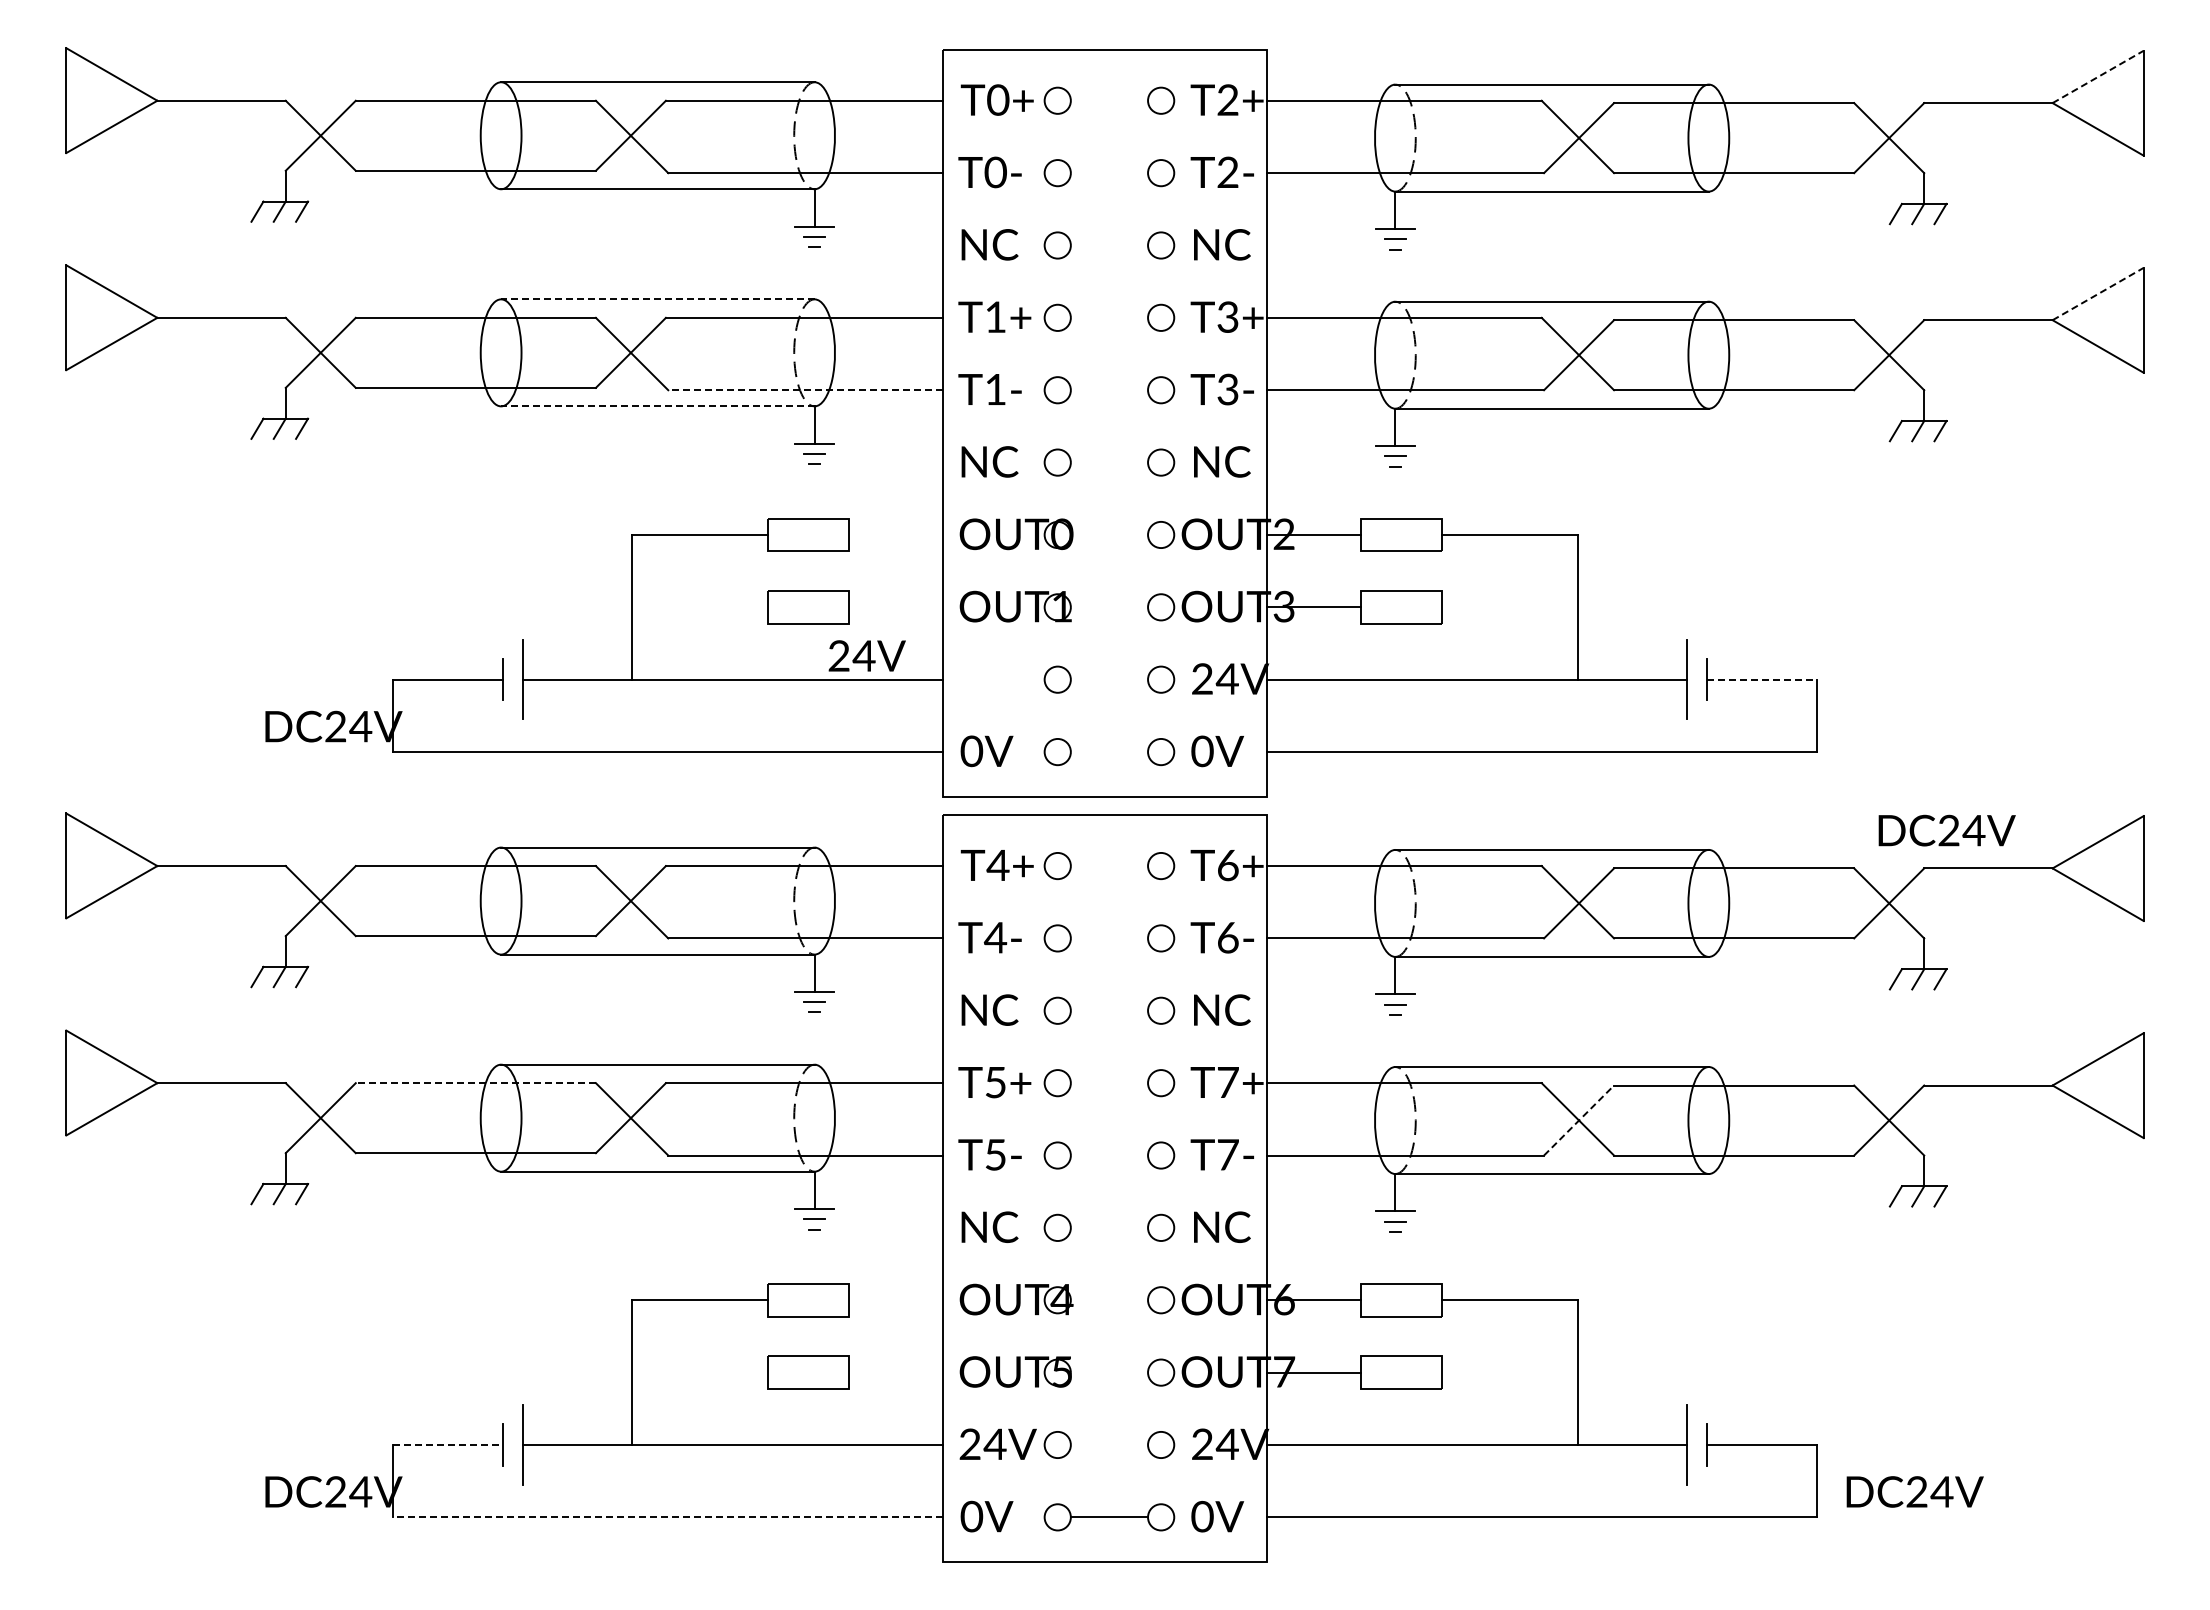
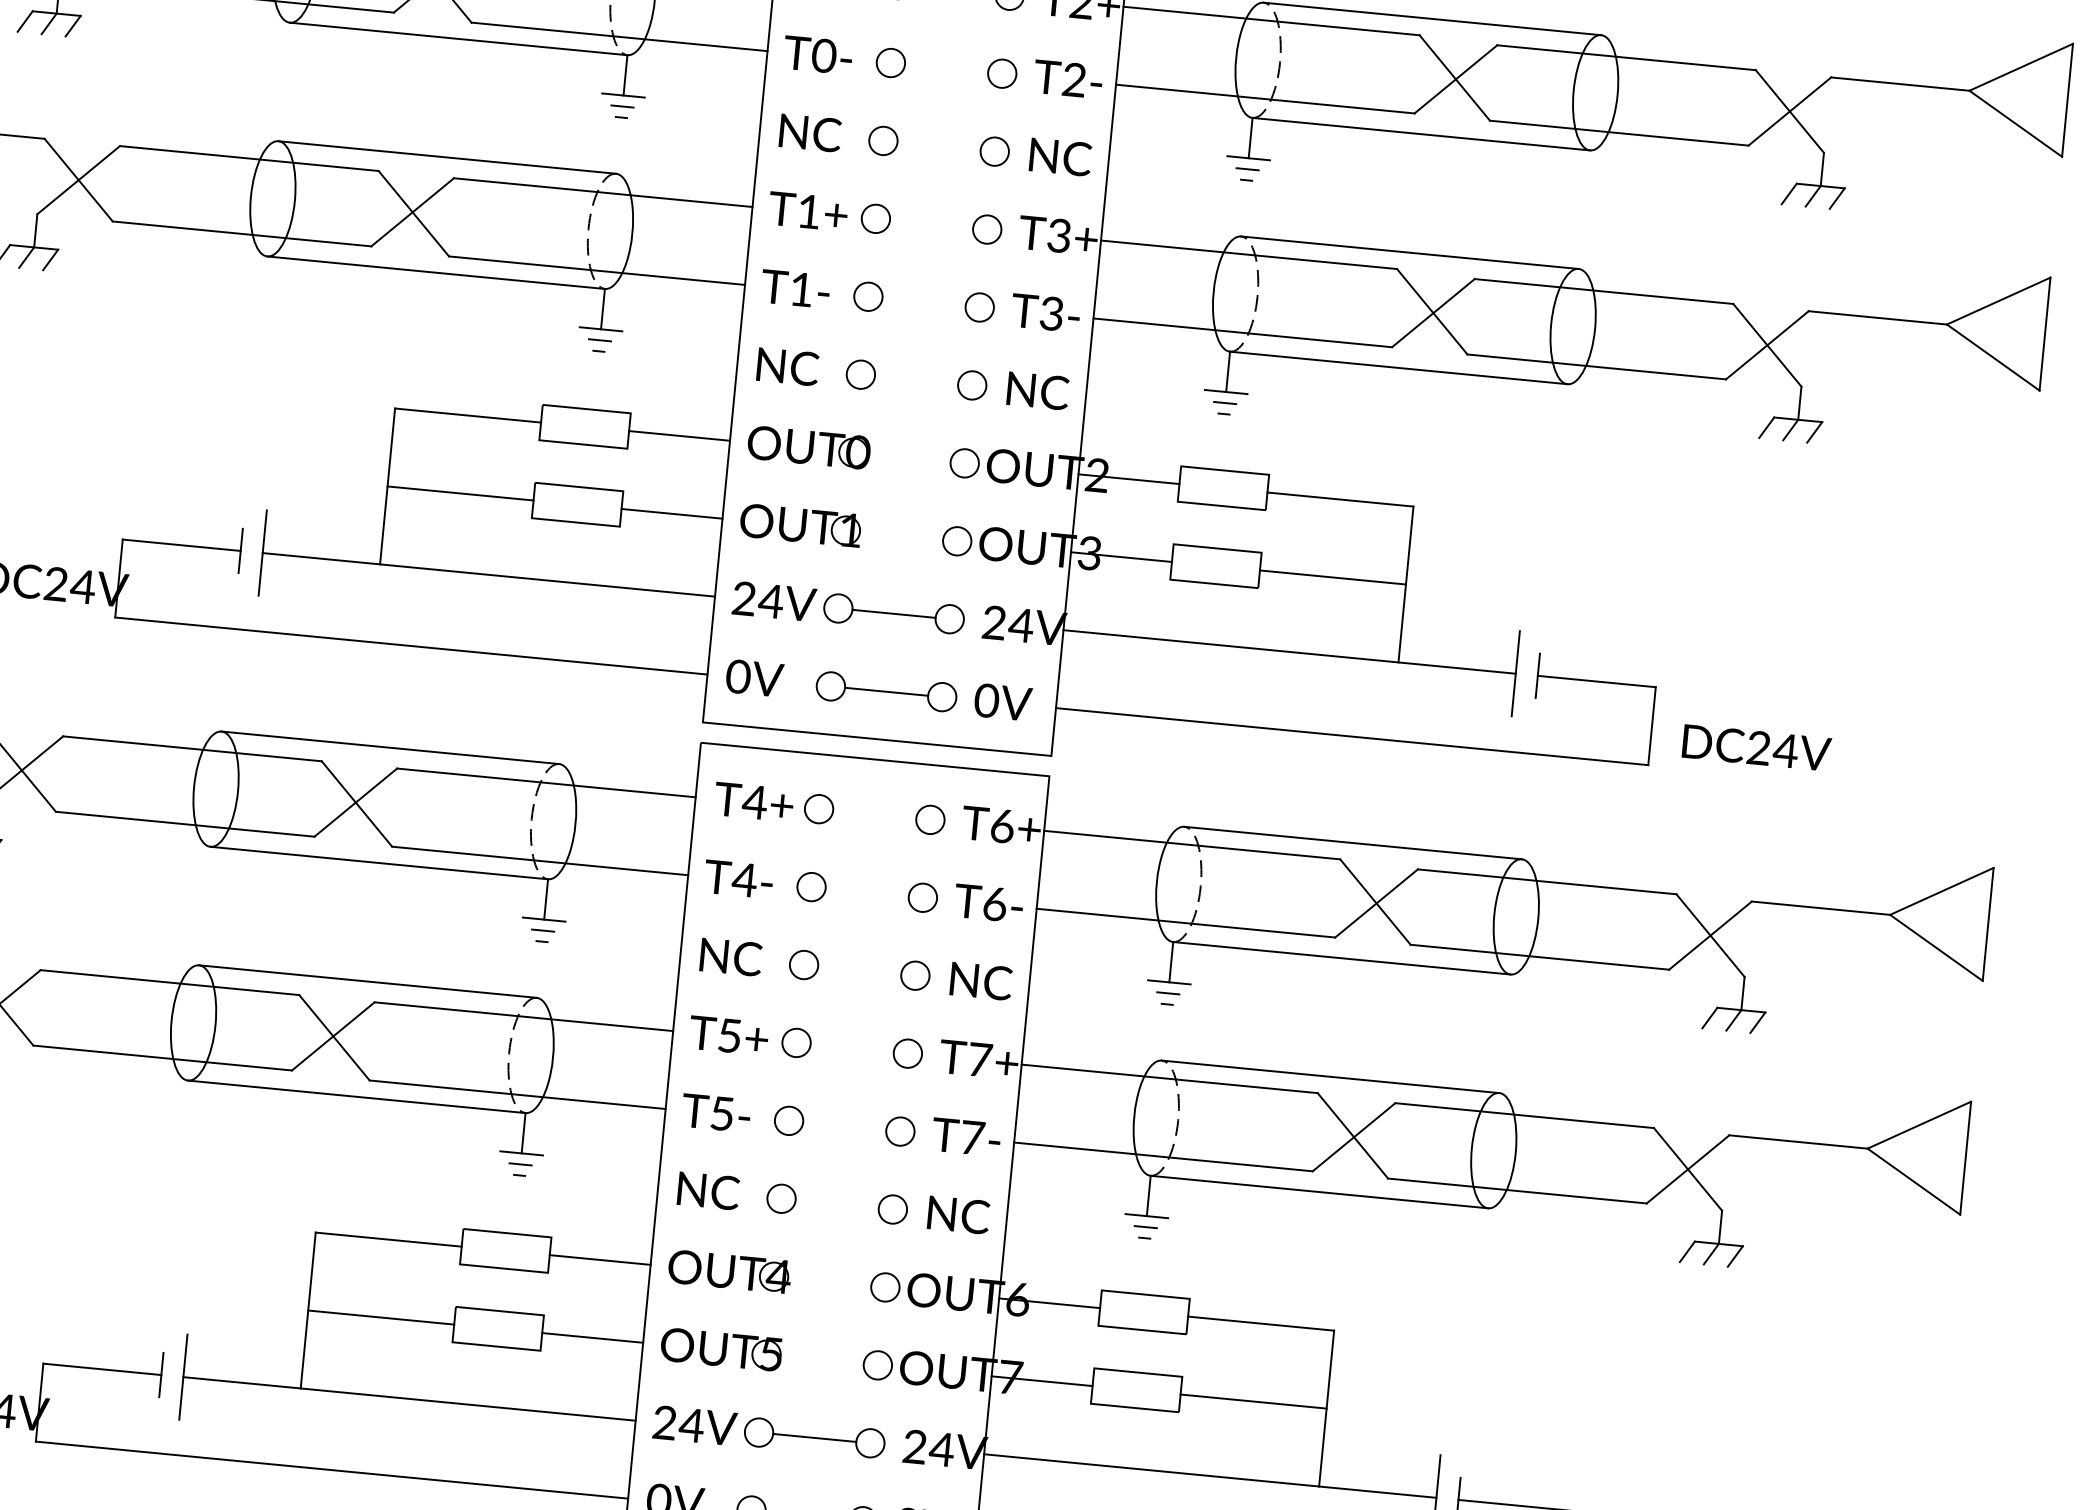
line: (2098, 76) -> (2021, 66), dashed -> solid
line: (2098, 294) -> (1999, 301), dashed -> solid
line: (657, 299) -> (446, 157), dashed -> solid
line: (805, 390) -> (596, 270), dashed -> solid
line: (657, 406) -> (435, 272), dashed -> solid
line: (896, 534) -> (679, 435), added
line: (699, 607) -> (460, 493), added
line: (896, 607) -> (672, 514), added
line: (1509, 607) -> (1332, 577), added
text: (866, 655) -> (773, 600), moved
line: (1109, 679) -> (894, 613), added
line: (1762, 679) -> (1597, 681), dashed -> solid
line: (1109, 752) -> (886, 692), added
text: (1946, 830) -> (1756, 747), moved
line: (475, 1083) -> (169, 982), dashed -> solid
line: (1579, 1120) -> (1354, 1137), dashed -> solid
line: (896, 1300) -> (600, 1260), added
line: (699, 1372) -> (380, 1317), added
line: (896, 1372) -> (592, 1337), added
line: (1509, 1372) -> (1253, 1401), added
line: (447, 1444) -> (101, 1368), dashed -> solid
line: (1109, 1444) -> (814, 1437), added
line: (667, 1517) -> (331, 1470), dashed -> solid

